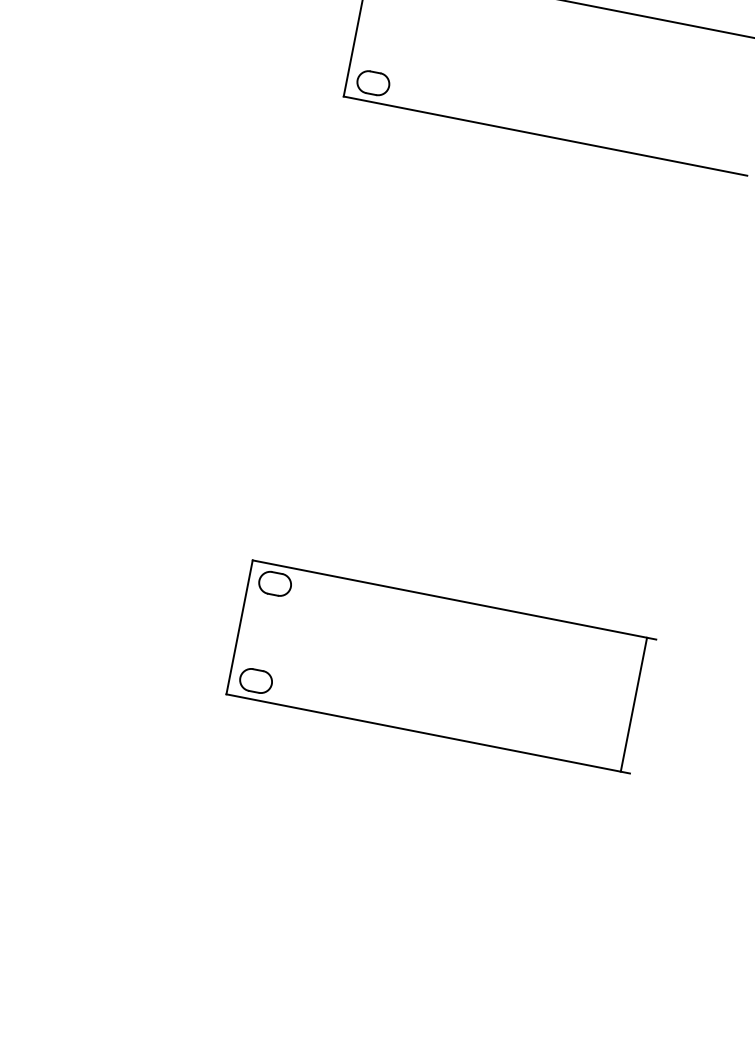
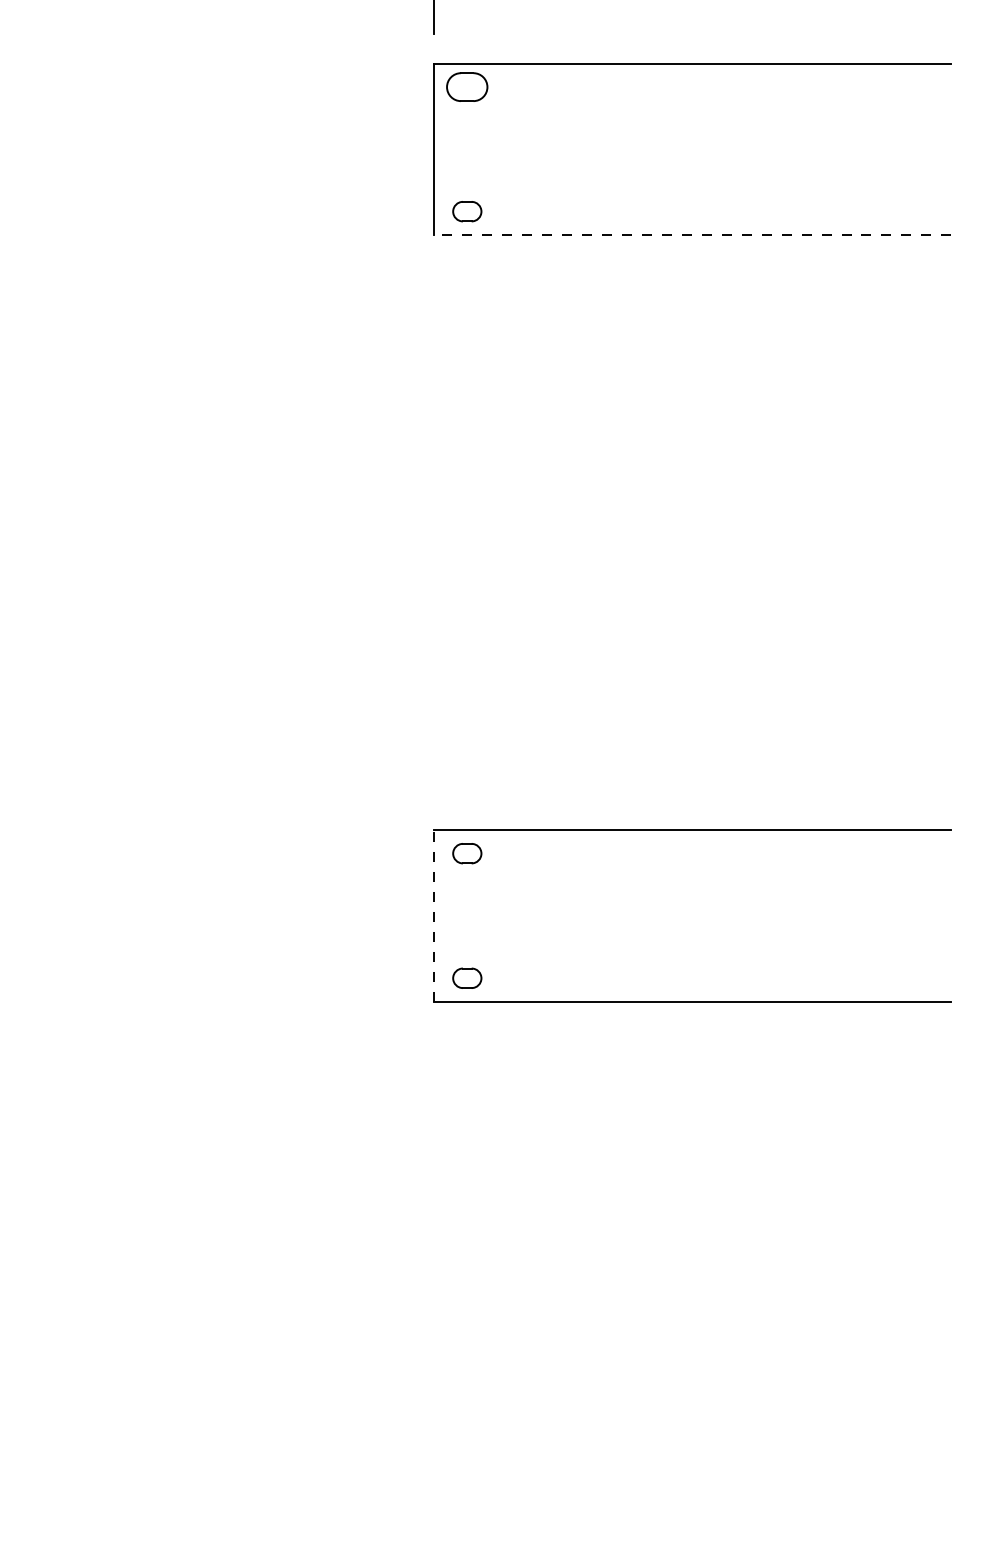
part: (373, 83) -> (467, 211), size x0.7
line: (545, 136) -> (692, 235), solid -> dashed
part: (275, 583) -> (467, 853), size x0.7
line: (239, 627) -> (433, 916), solid -> dashed
part: (256, 681) -> (467, 978), size x0.7
line: (633, 704) -> (939, 915), removed

